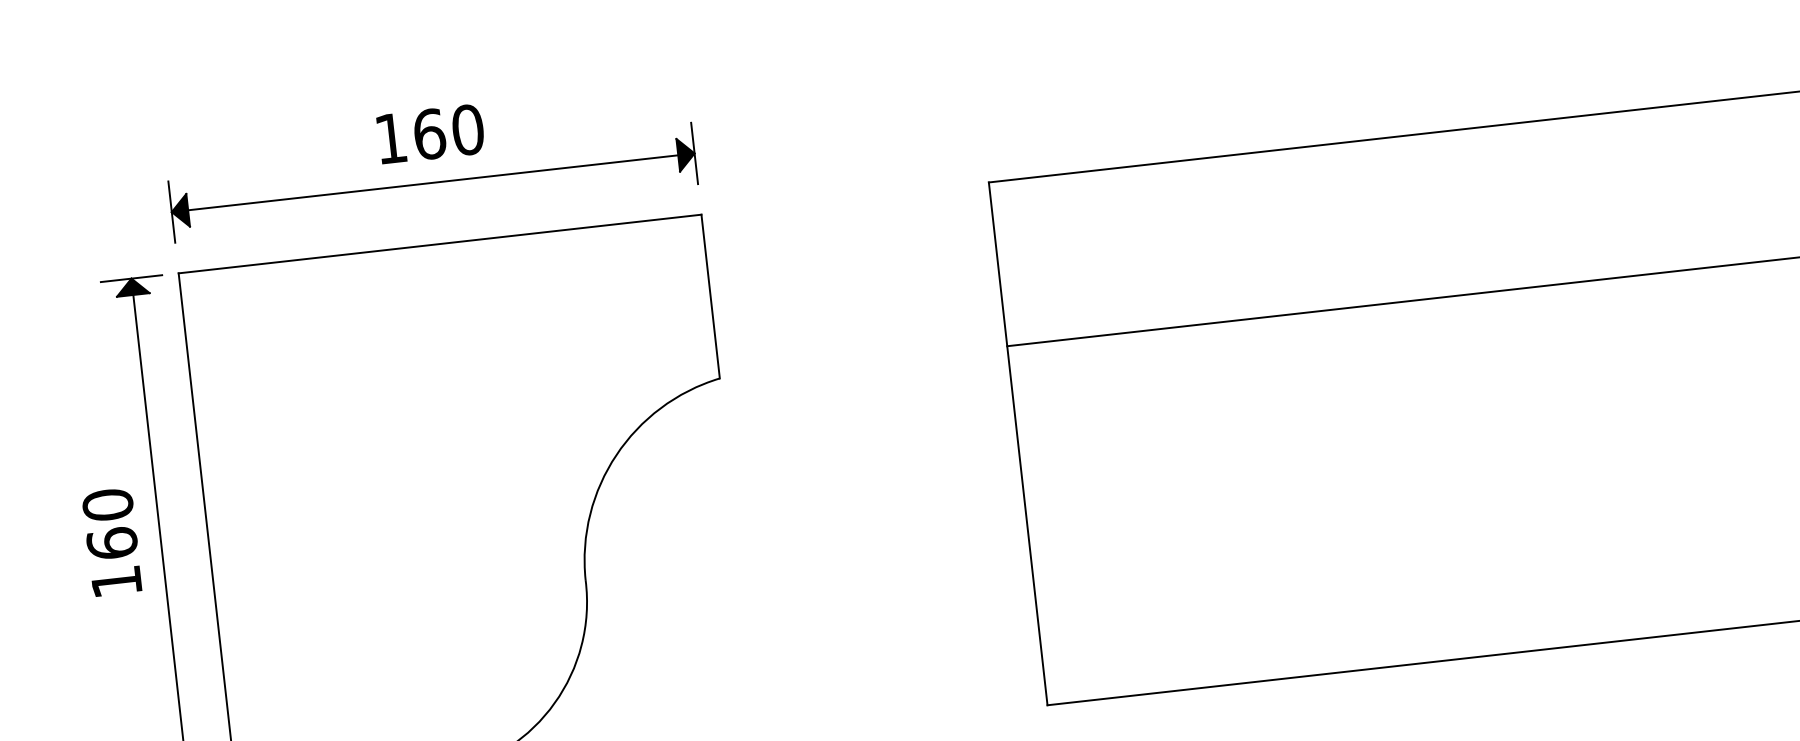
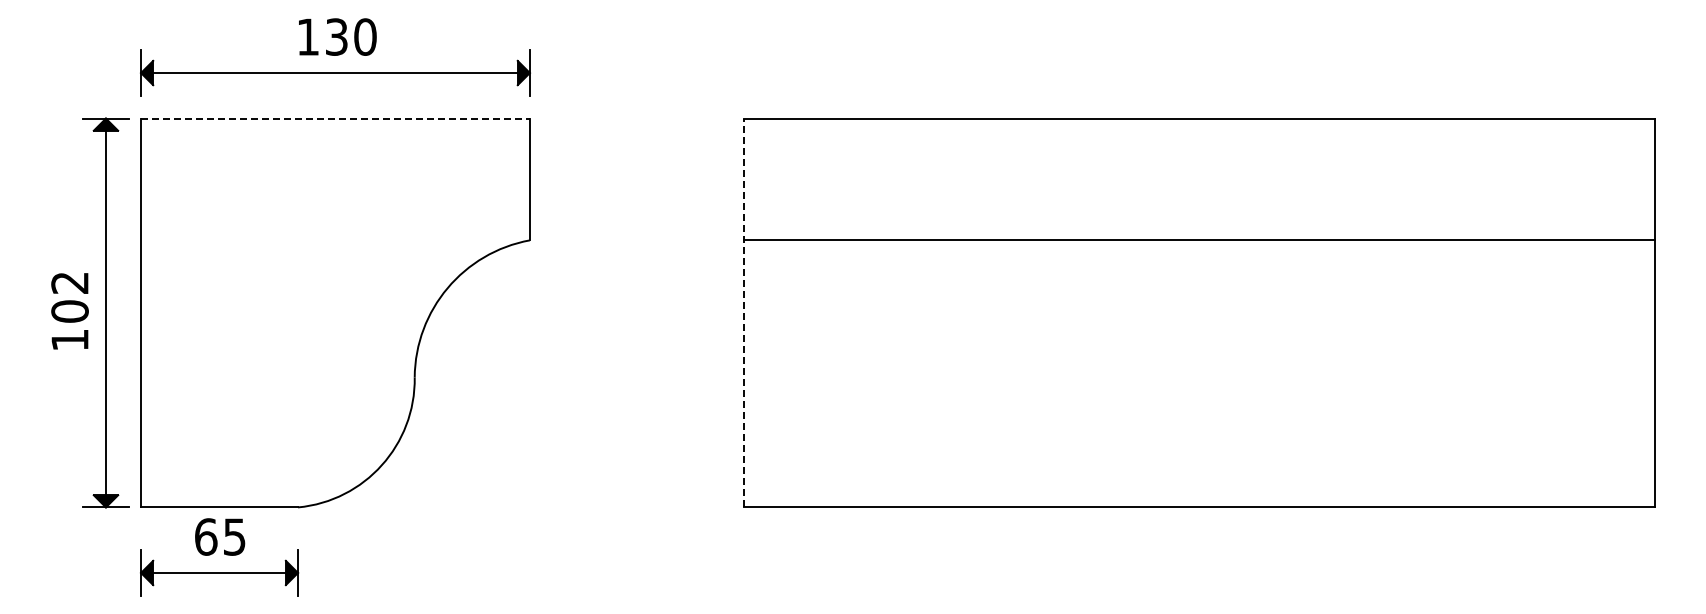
text: (429, 133) -> (336, 36), 160 -> 130
line: (440, 243) -> (335, 118), solid -> dashed
line: (1017, 443) -> (743, 312), solid -> dashed
text: (109, 523) -> (69, 296), 160 -> 102

